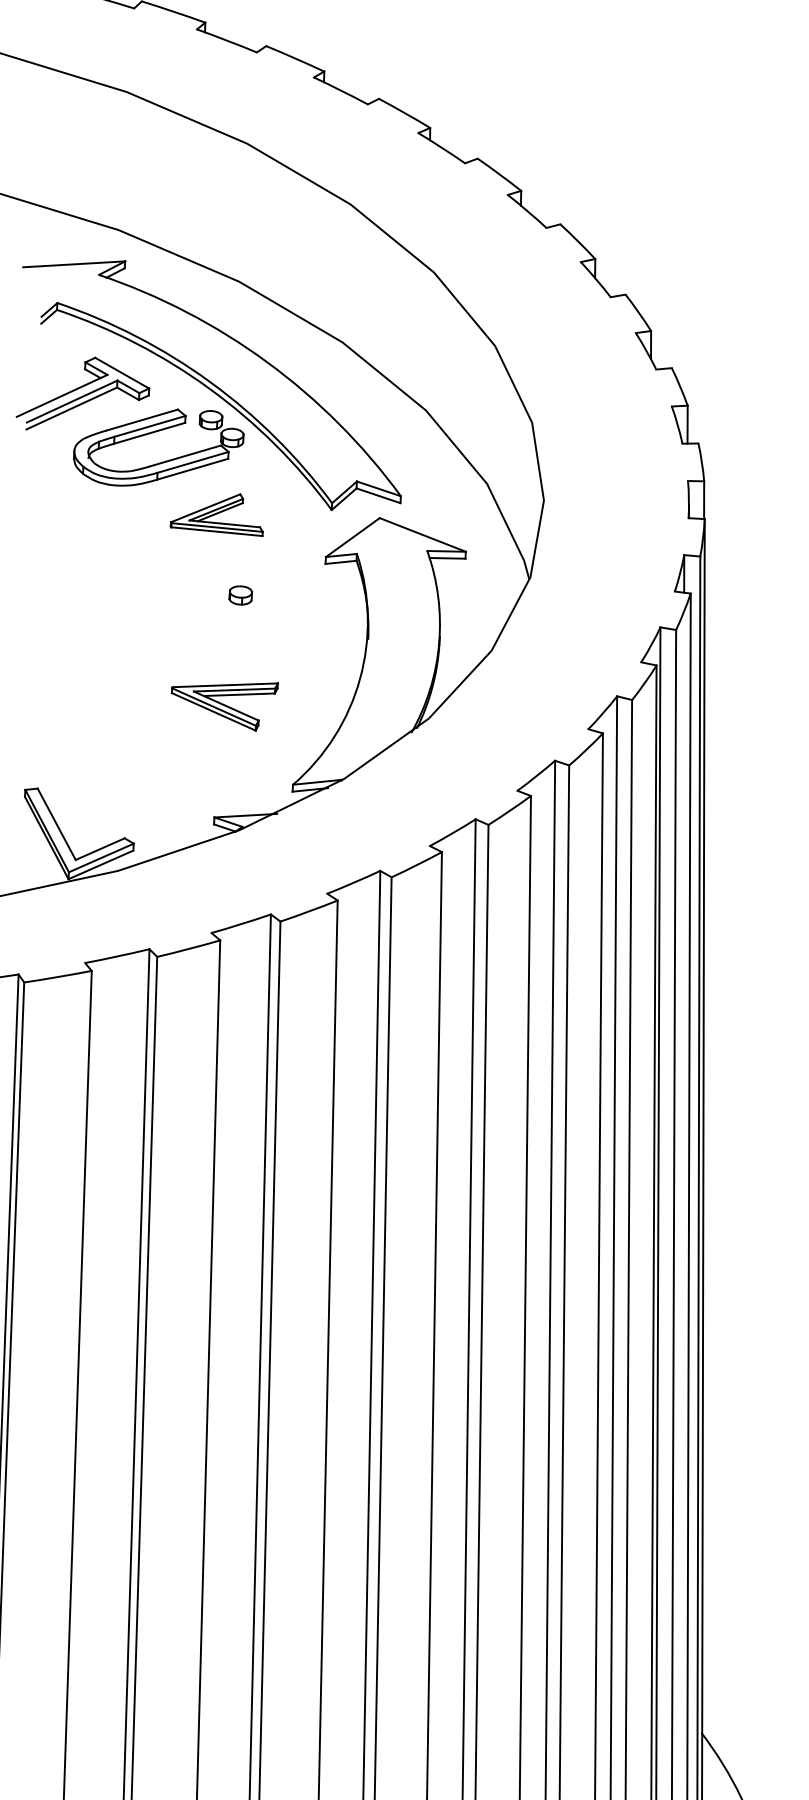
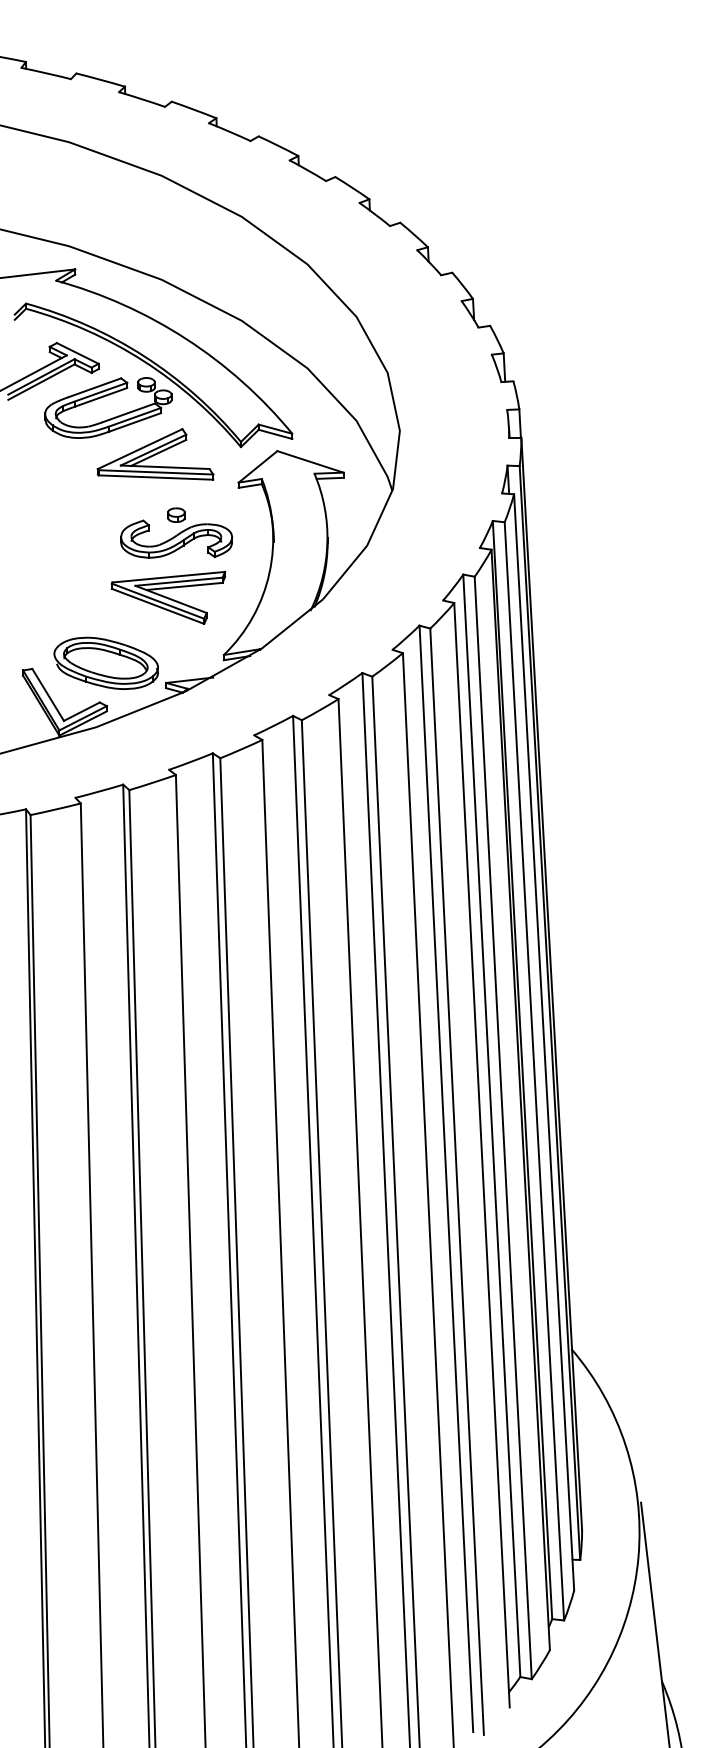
part: (217, 513) -> (155, 454), size x1.67
part: (239, 626) -> (176, 538), added
part: (223, 704) -> (168, 597), size x1.43
part: (135, 785) -> (105, 662), added

